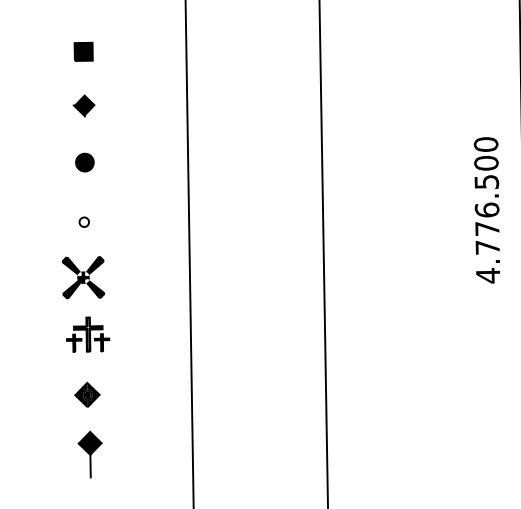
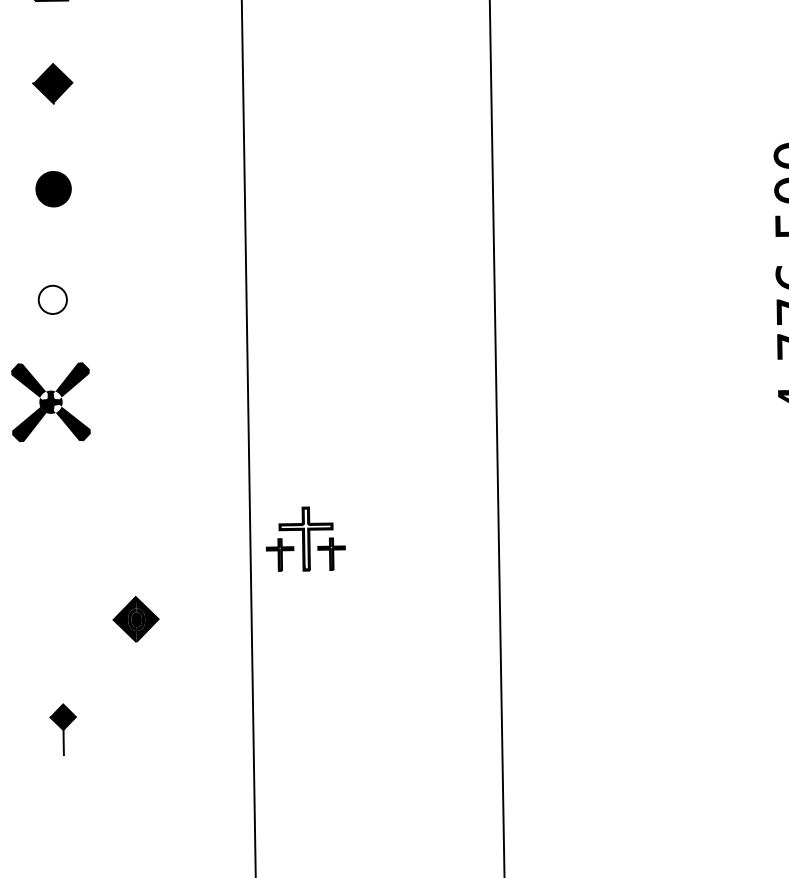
part: (83, 221) -> (51, 298), size x1.6
part: (88, 334) -> (306, 538), moved
part: (87, 394) -> (136, 618), moved
part: (89, 454) -> (62, 729), size x0.6

